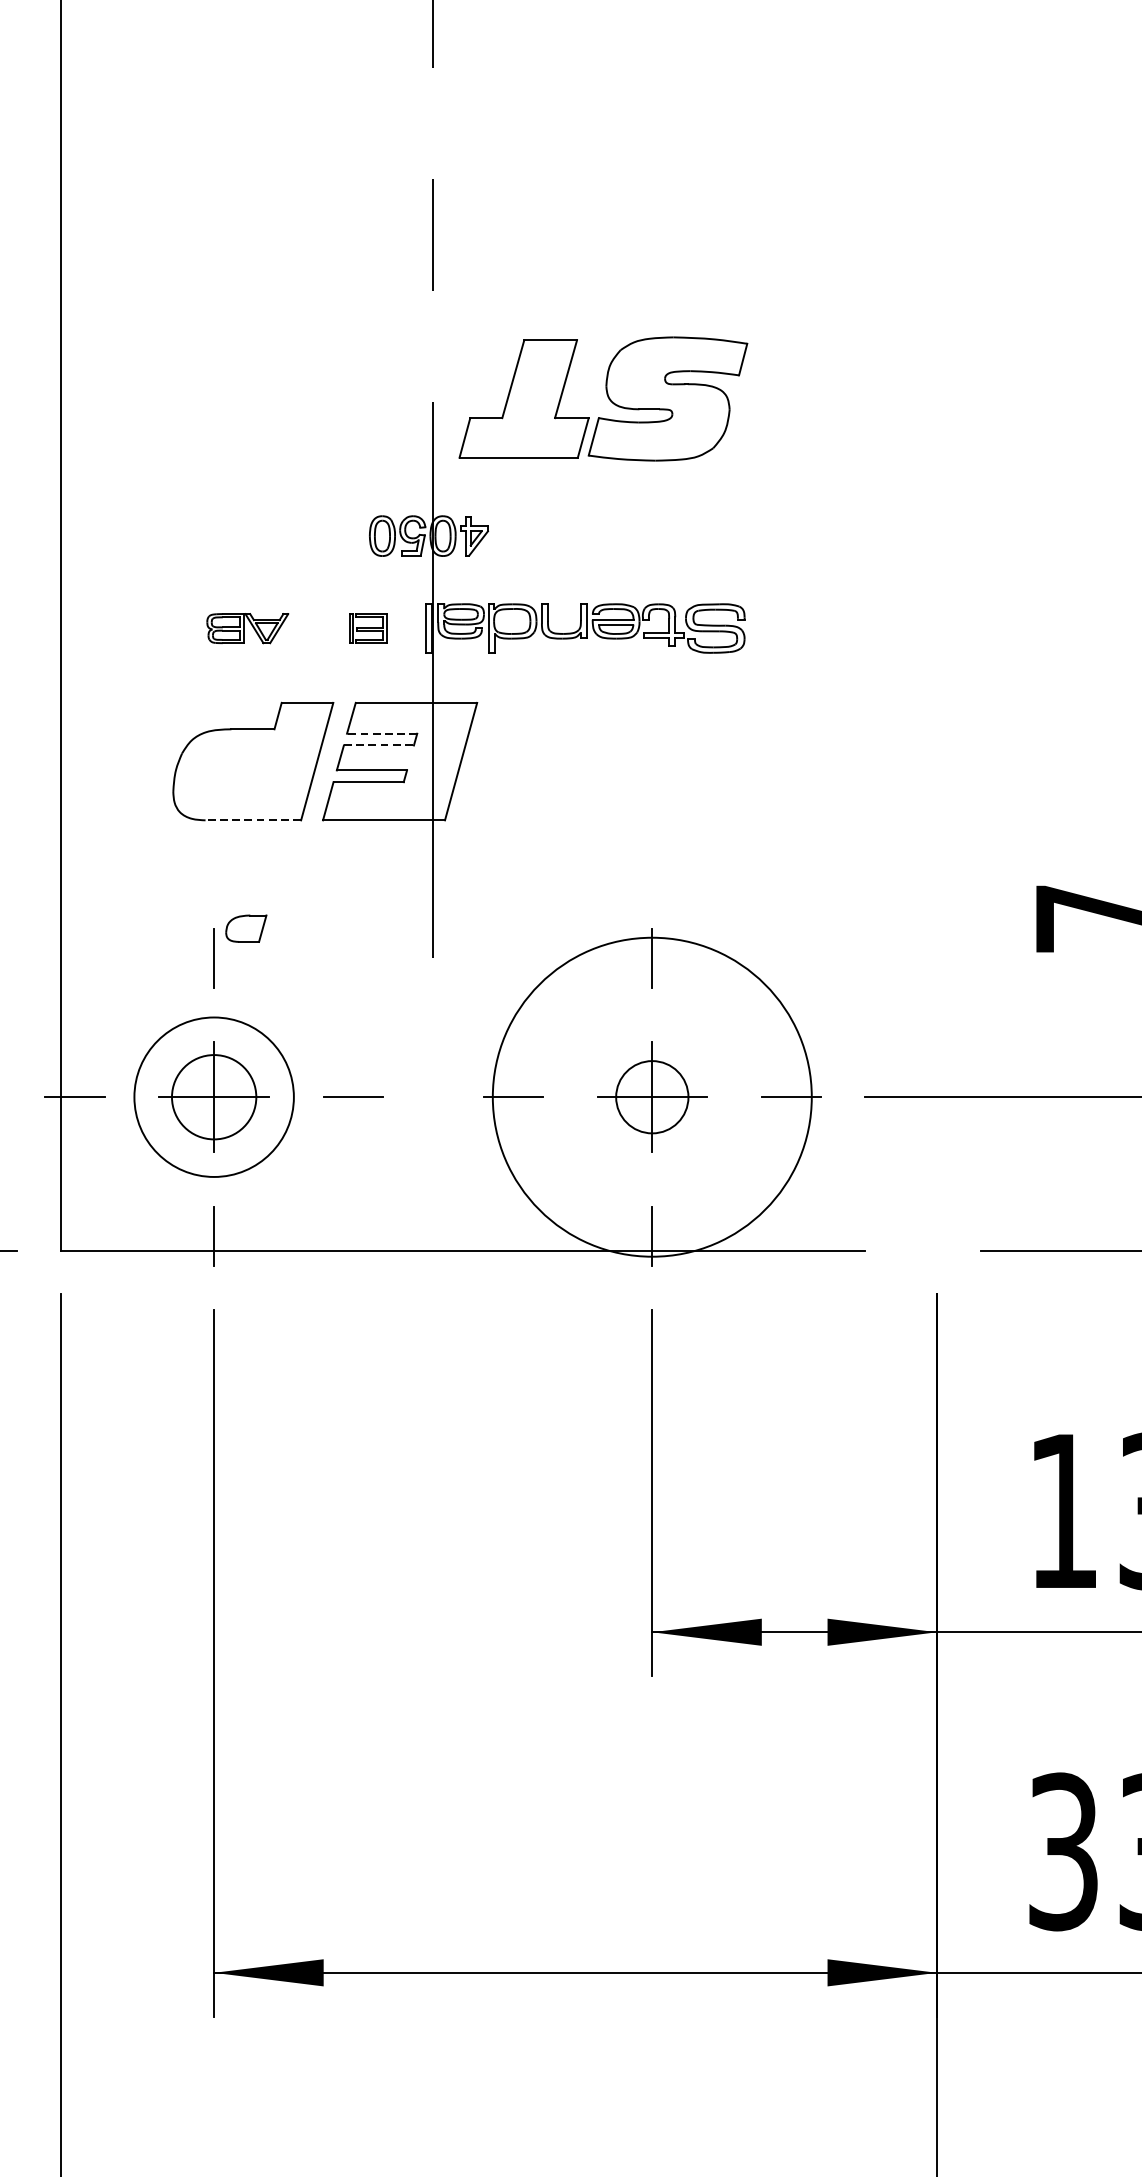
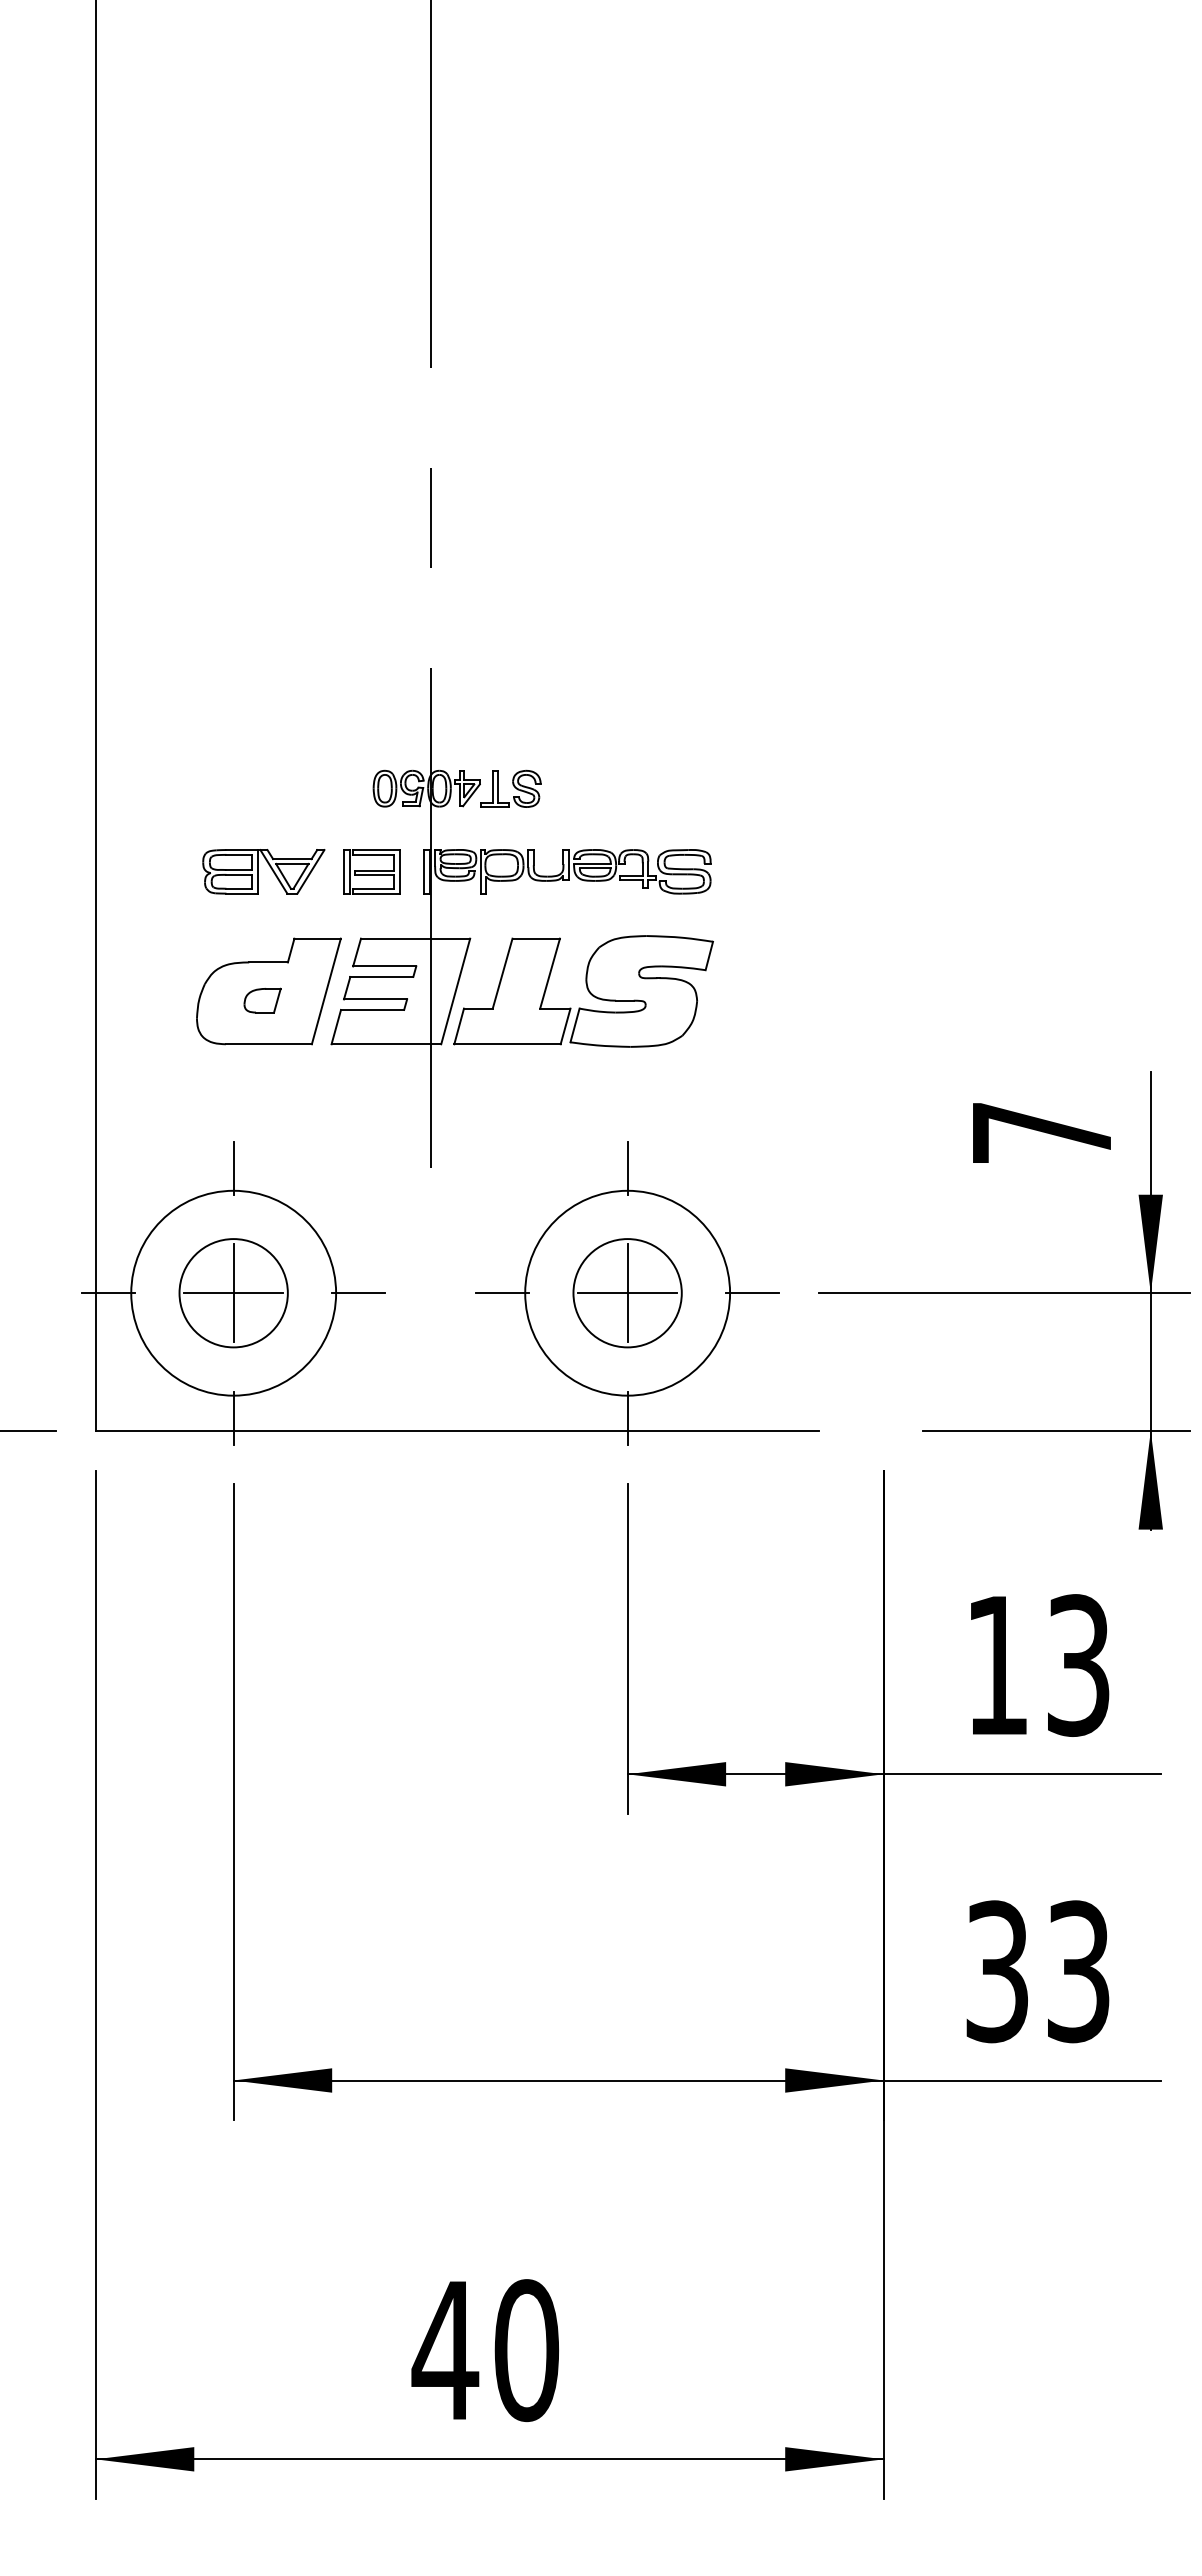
part: (603, 399) -> (583, 991), moved
part: (522, 535) -> (510, 788), added
part: (247, 628) -> (263, 871), size x1.67
part: (367, 628) -> (371, 871), size x1.67
line: (381, 733) -> (384, 966), dashed -> solid
line: (379, 744) -> (382, 976), dashed -> solid
line: (252, 820) -> (268, 1044), dashed -> solid
part: (246, 928) -> (262, 1000), moved
circle: (213, 1096) -> (233, 1292), size x1.43
circle: (652, 1096) -> (627, 1292), size x0.71
circle: (213, 1097) -> (233, 1293), size x1.43
circle: (652, 1097) -> (627, 1293), size x1.67

